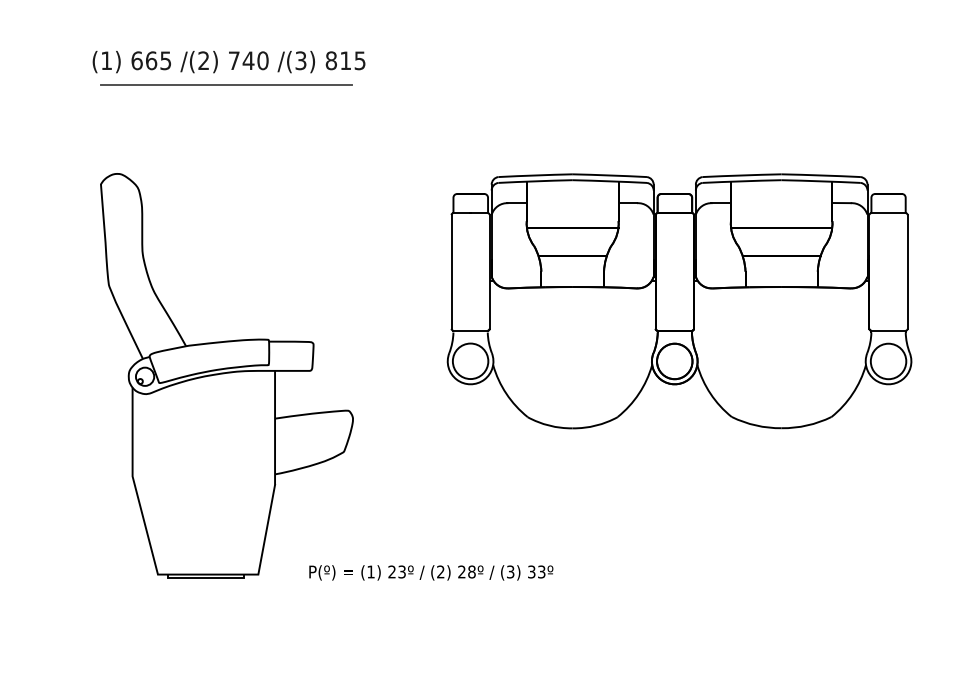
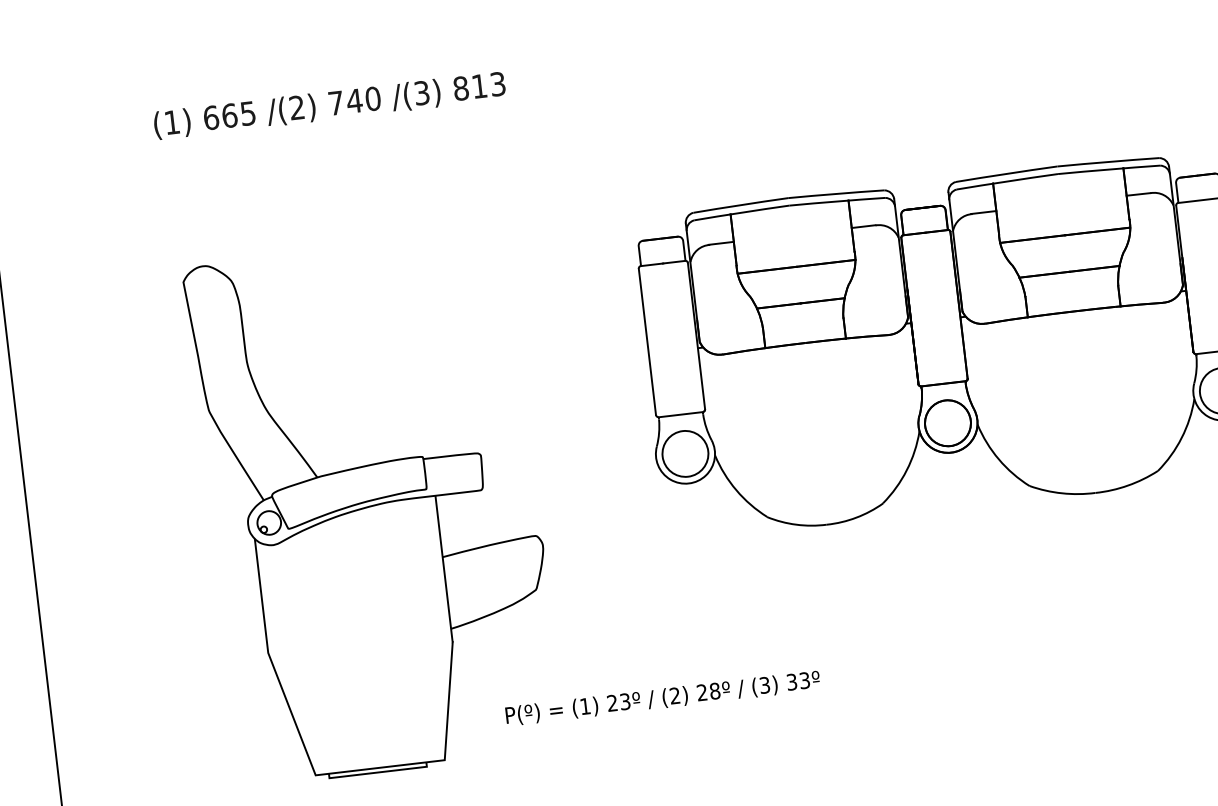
text: (360, 60) -> (498, 83), 815 -> 813
line: (226, 85) -> (329, 136), removed
text: (431, 572) -> (663, 697), moved

